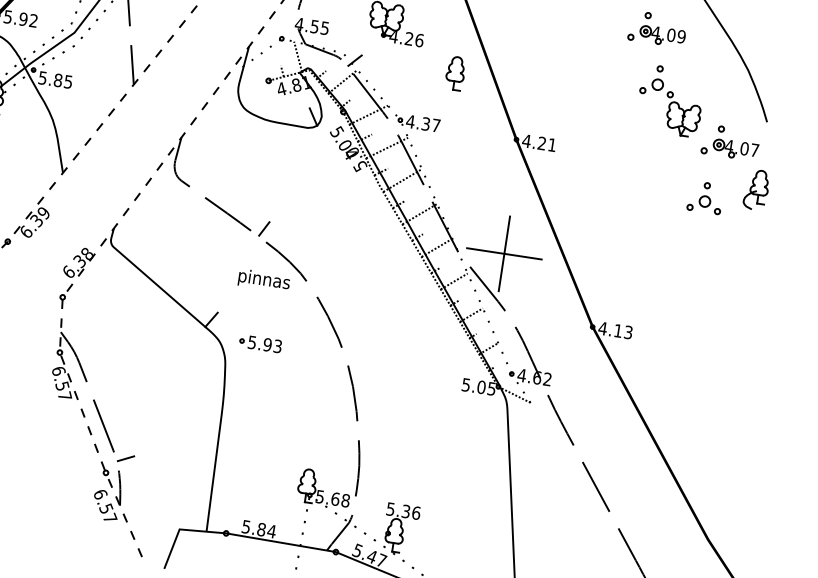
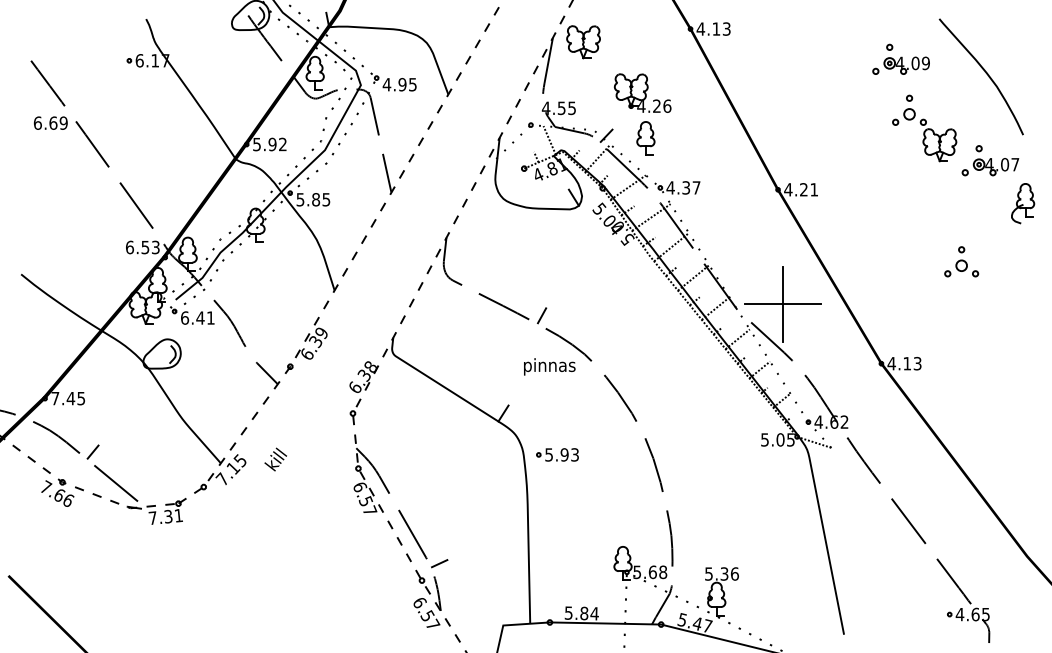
part: (455, 73) -> (645, 138), moved
part: (705, 197) -> (961, 261), moved
part: (260, 343) -> (557, 454), moved

